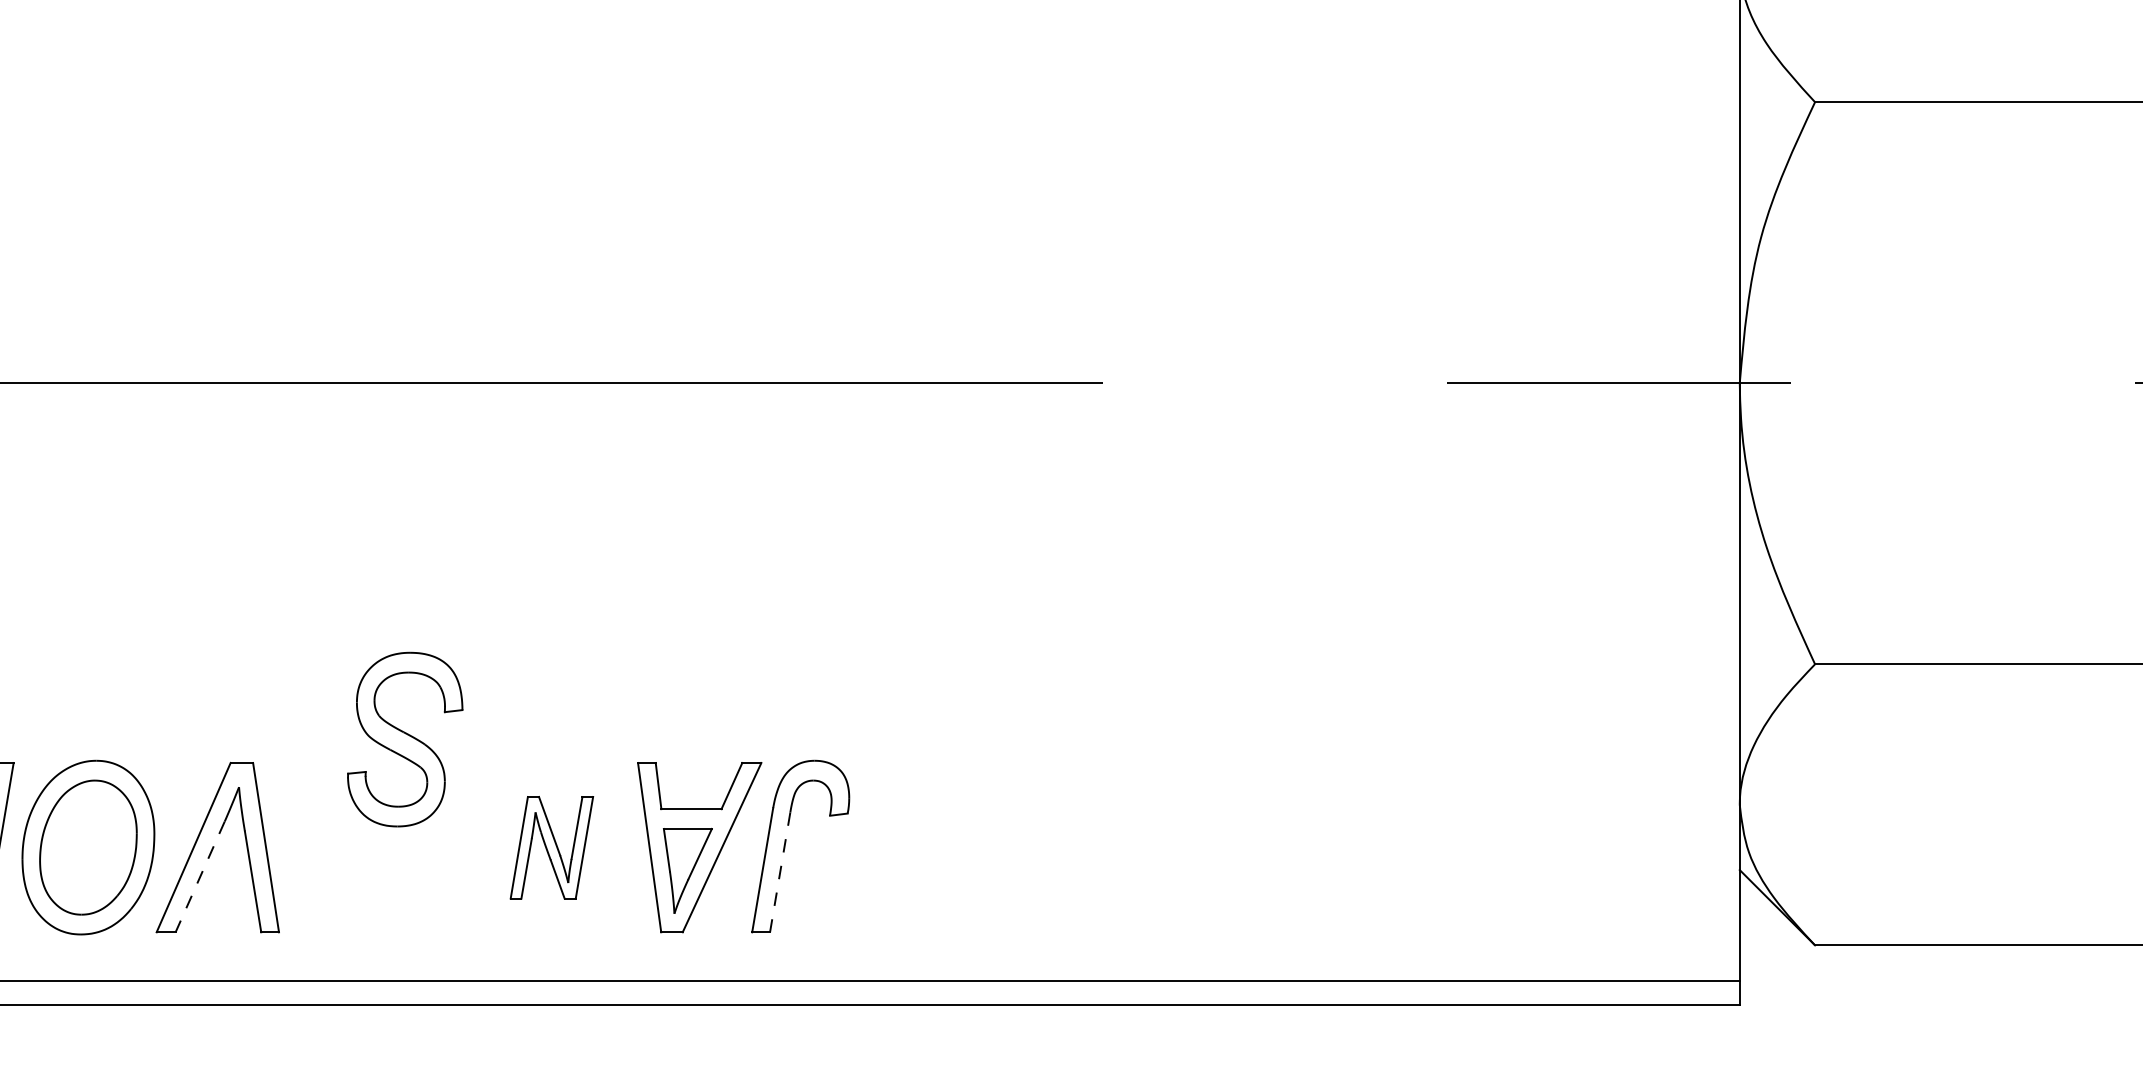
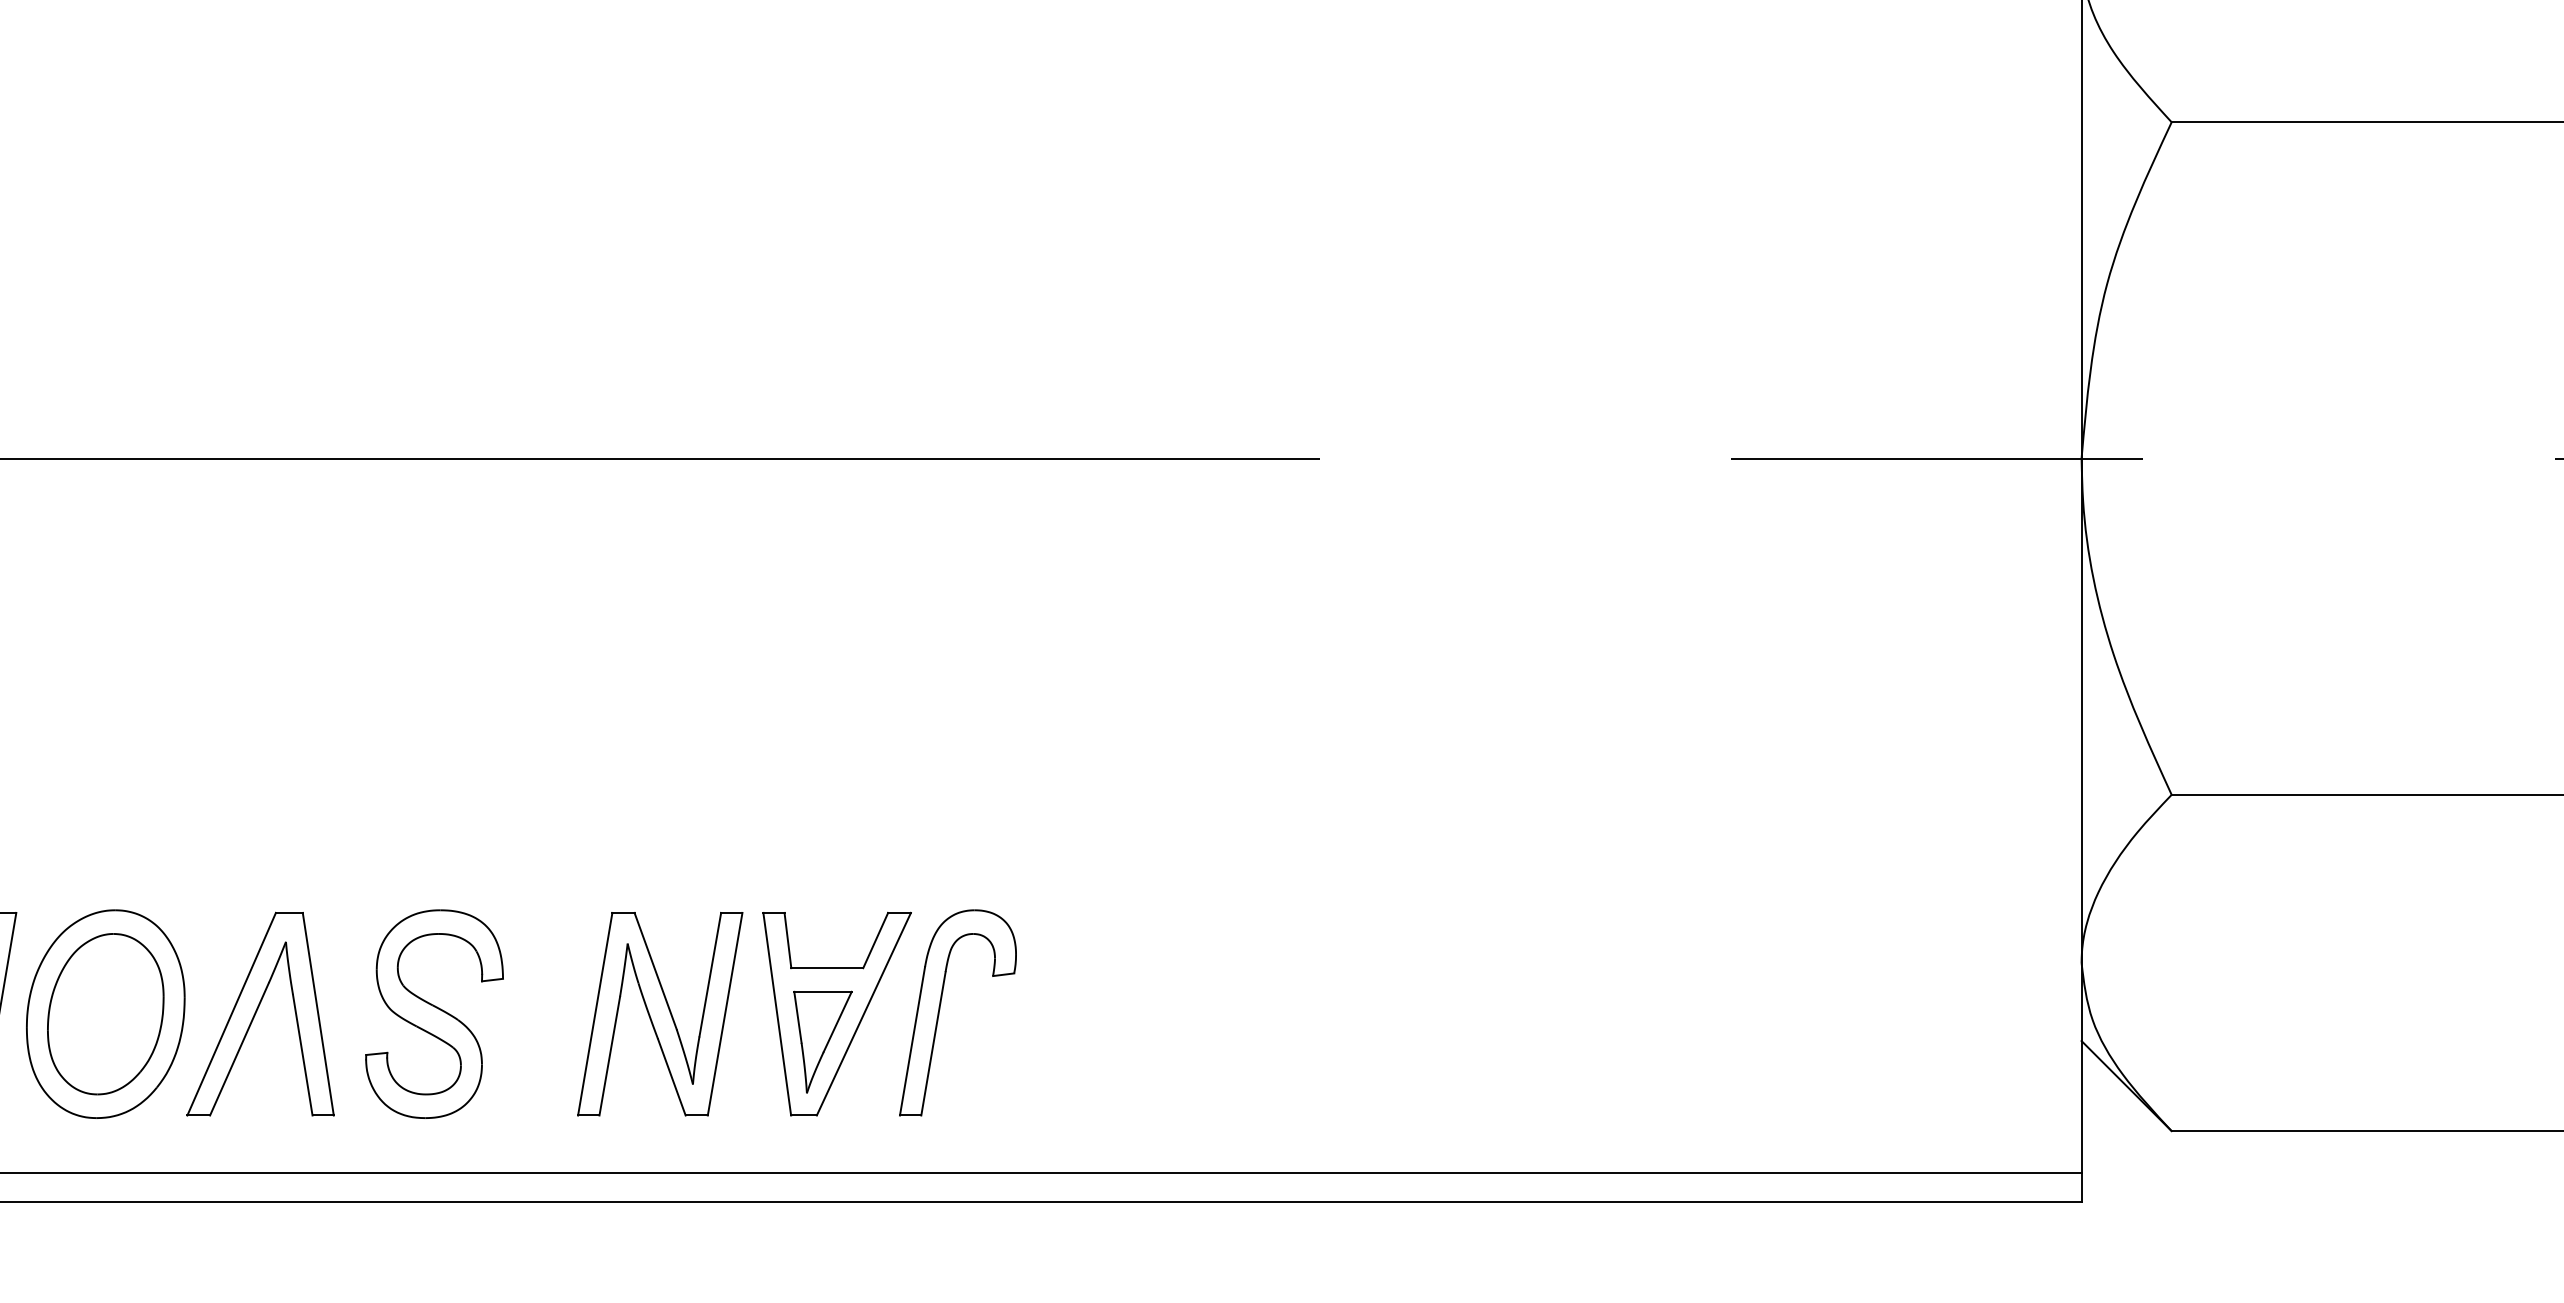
part: (405, 739) -> (434, 1014), moved
part: (551, 847) -> (659, 1014), size x1.67
line: (780, 872) -> (933, 1043), dashed -> solid
line: (200, 876) -> (239, 1048), dashed -> solid

